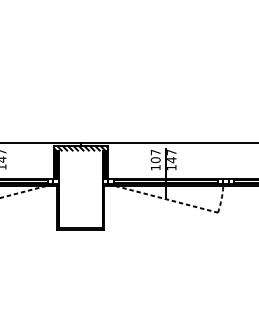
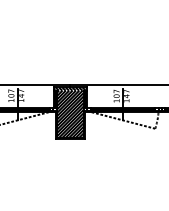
hatch: (79, 189) -> (69, 114), added

